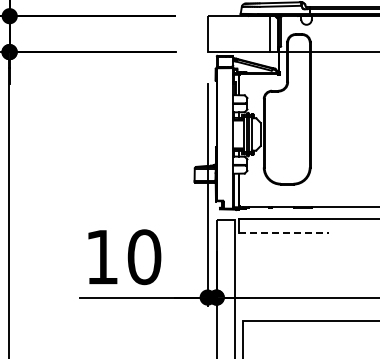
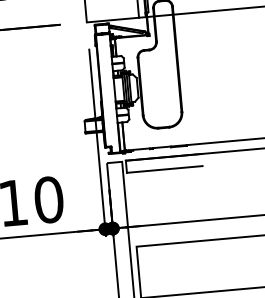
line: (284, 233) -> (165, 169), dashed -> solid

